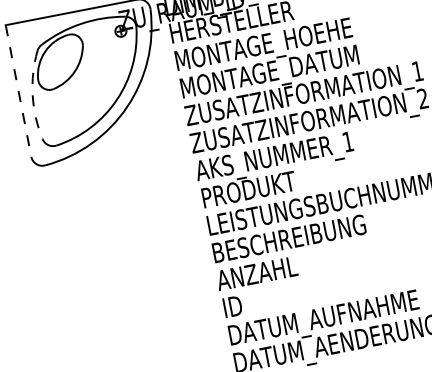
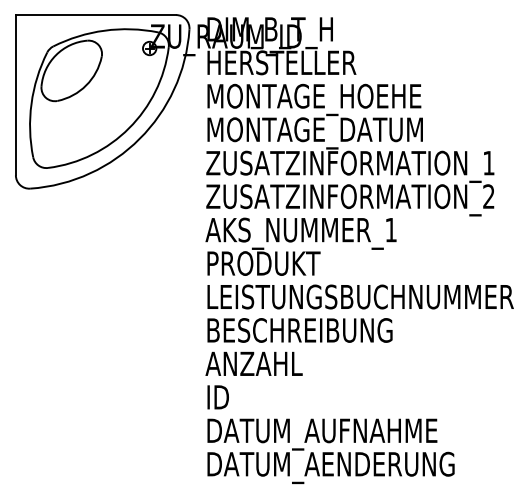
line: (18, 91) -> (15, 95), dashed -> solid
arc: (32, 95) -> (31, 103), dashed -> solid

